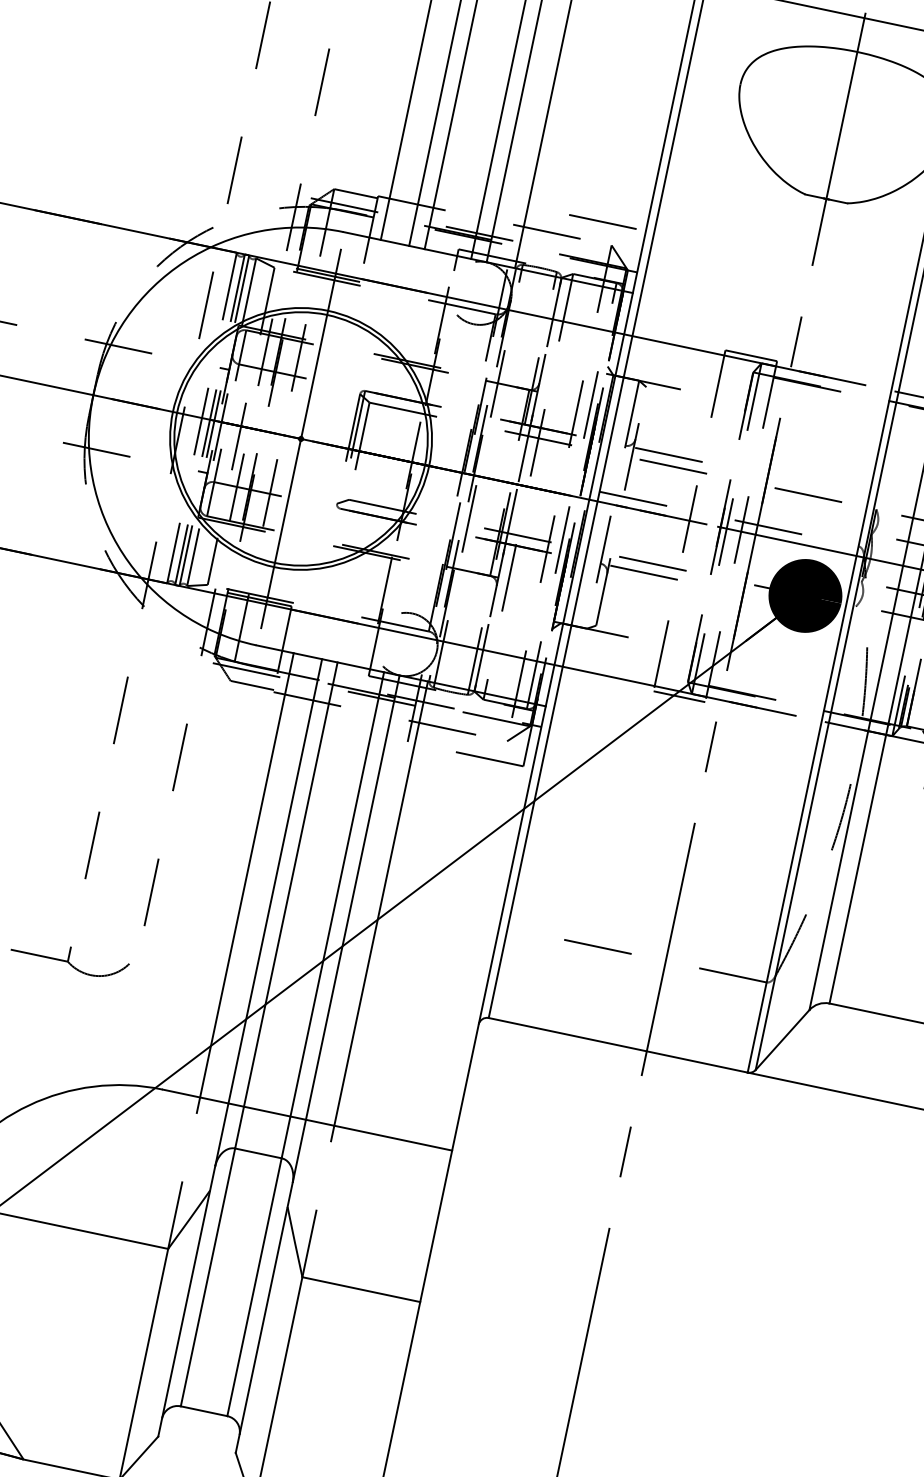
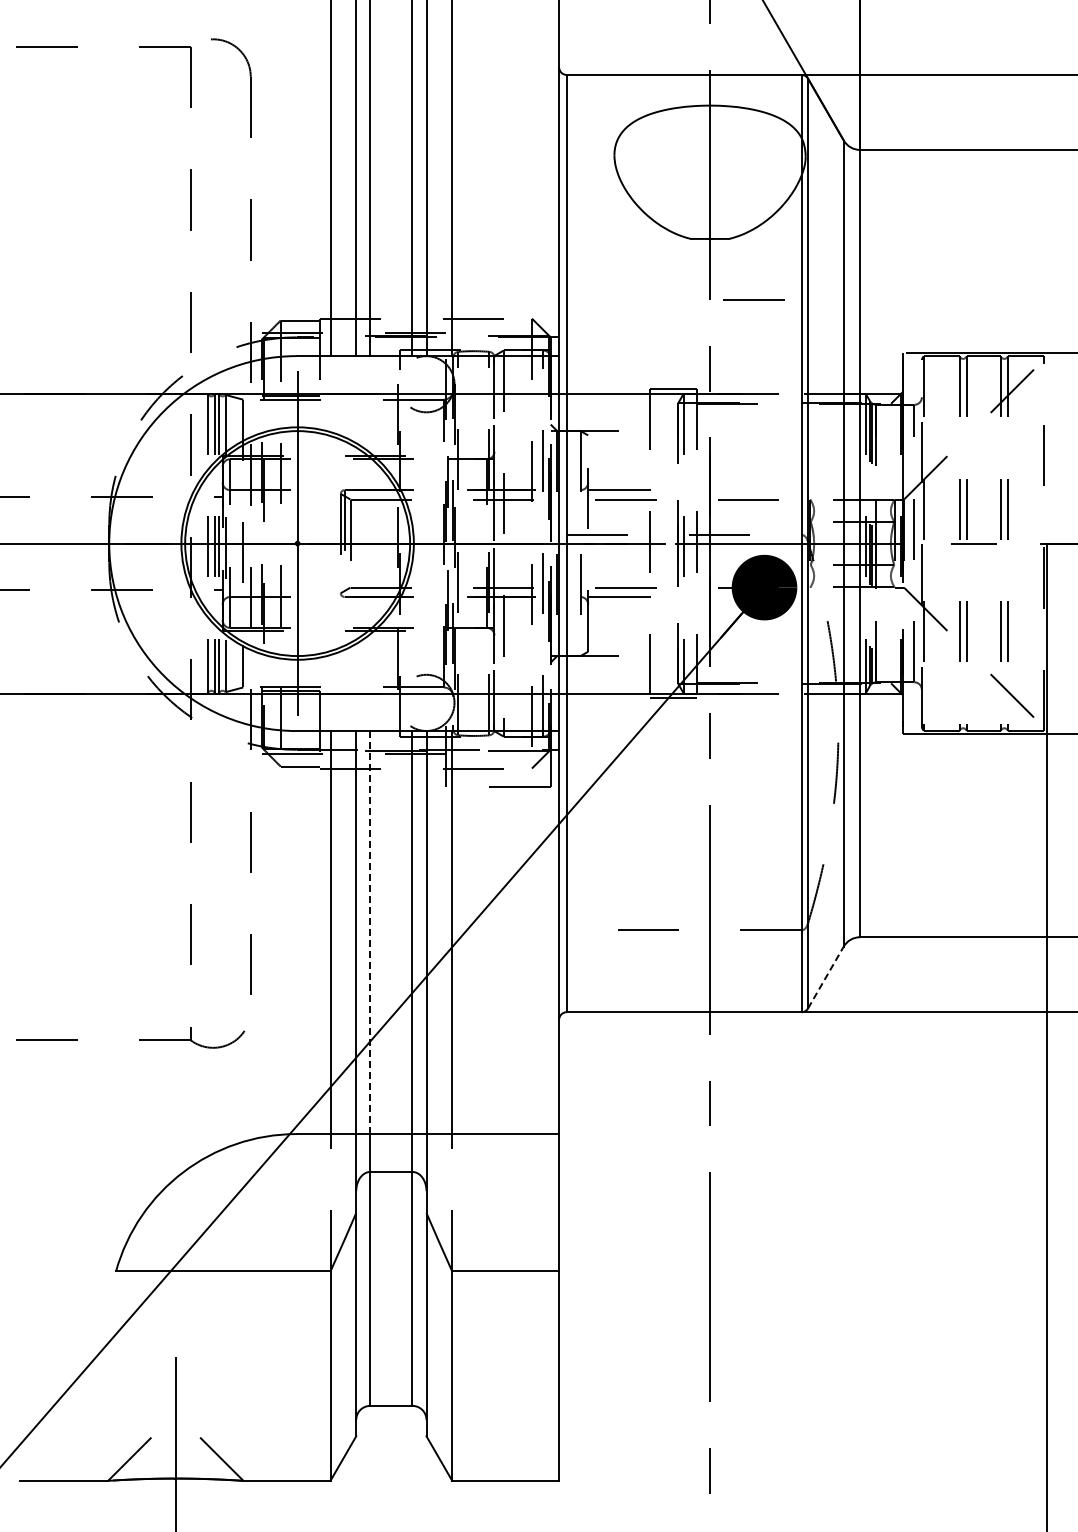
line: (602, 221) -> (753, 299), moved
line: (291, 884) -> (370, 932), solid -> dashed
line: (782, 1039) -> (825, 977), solid -> dashed

